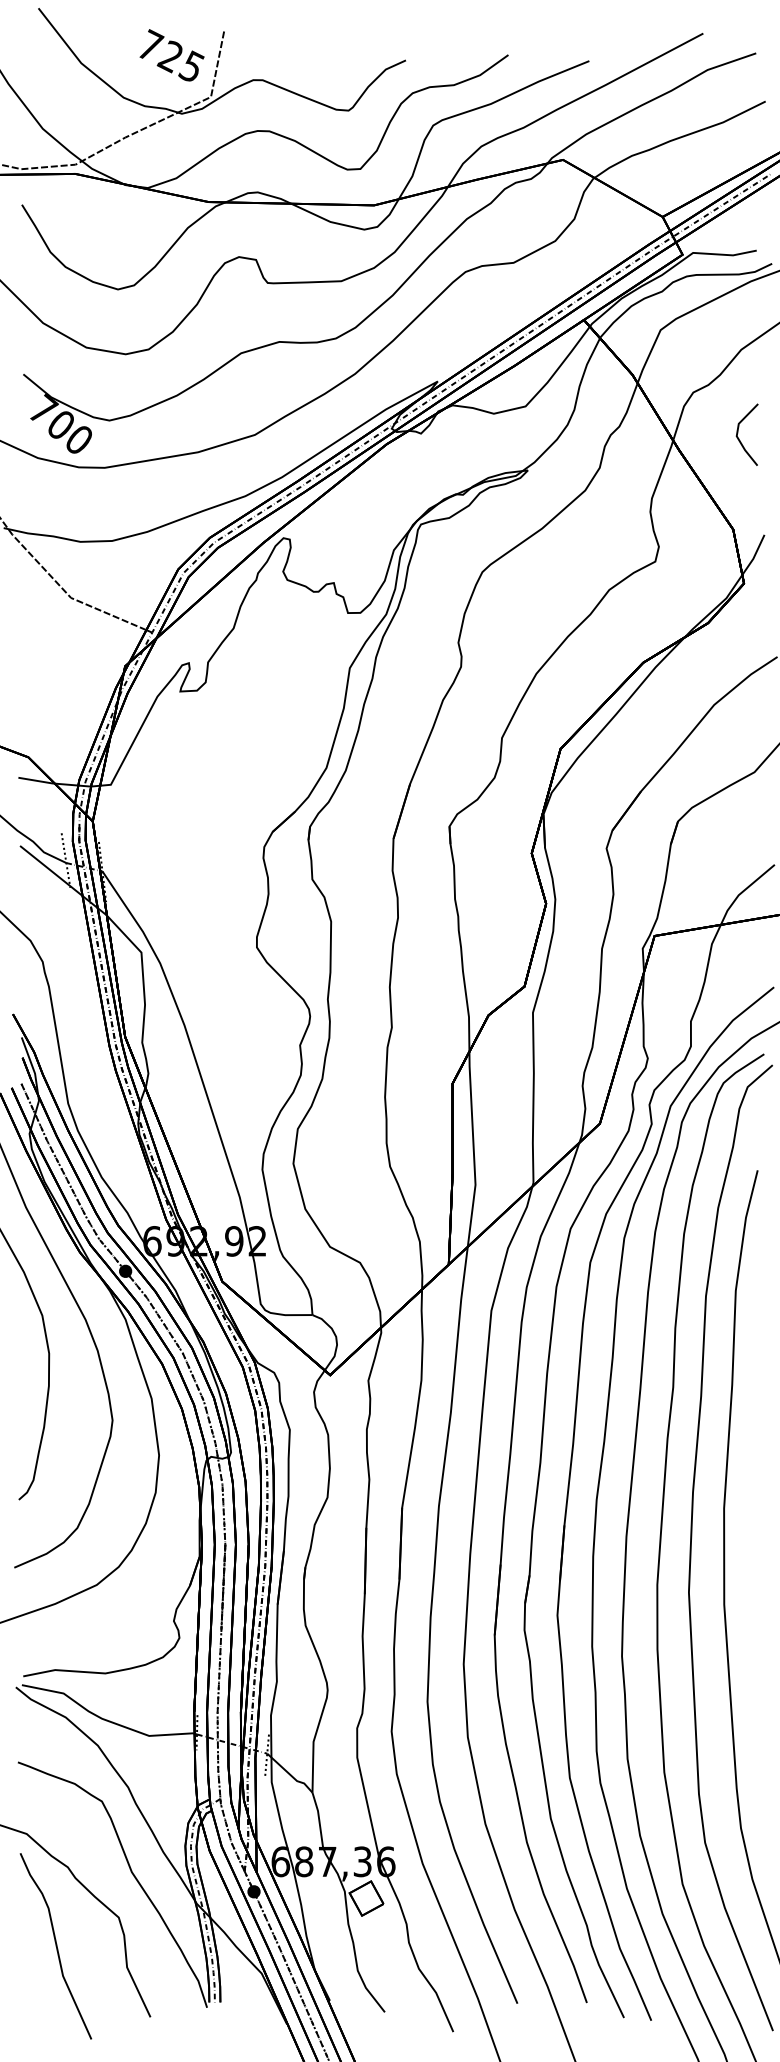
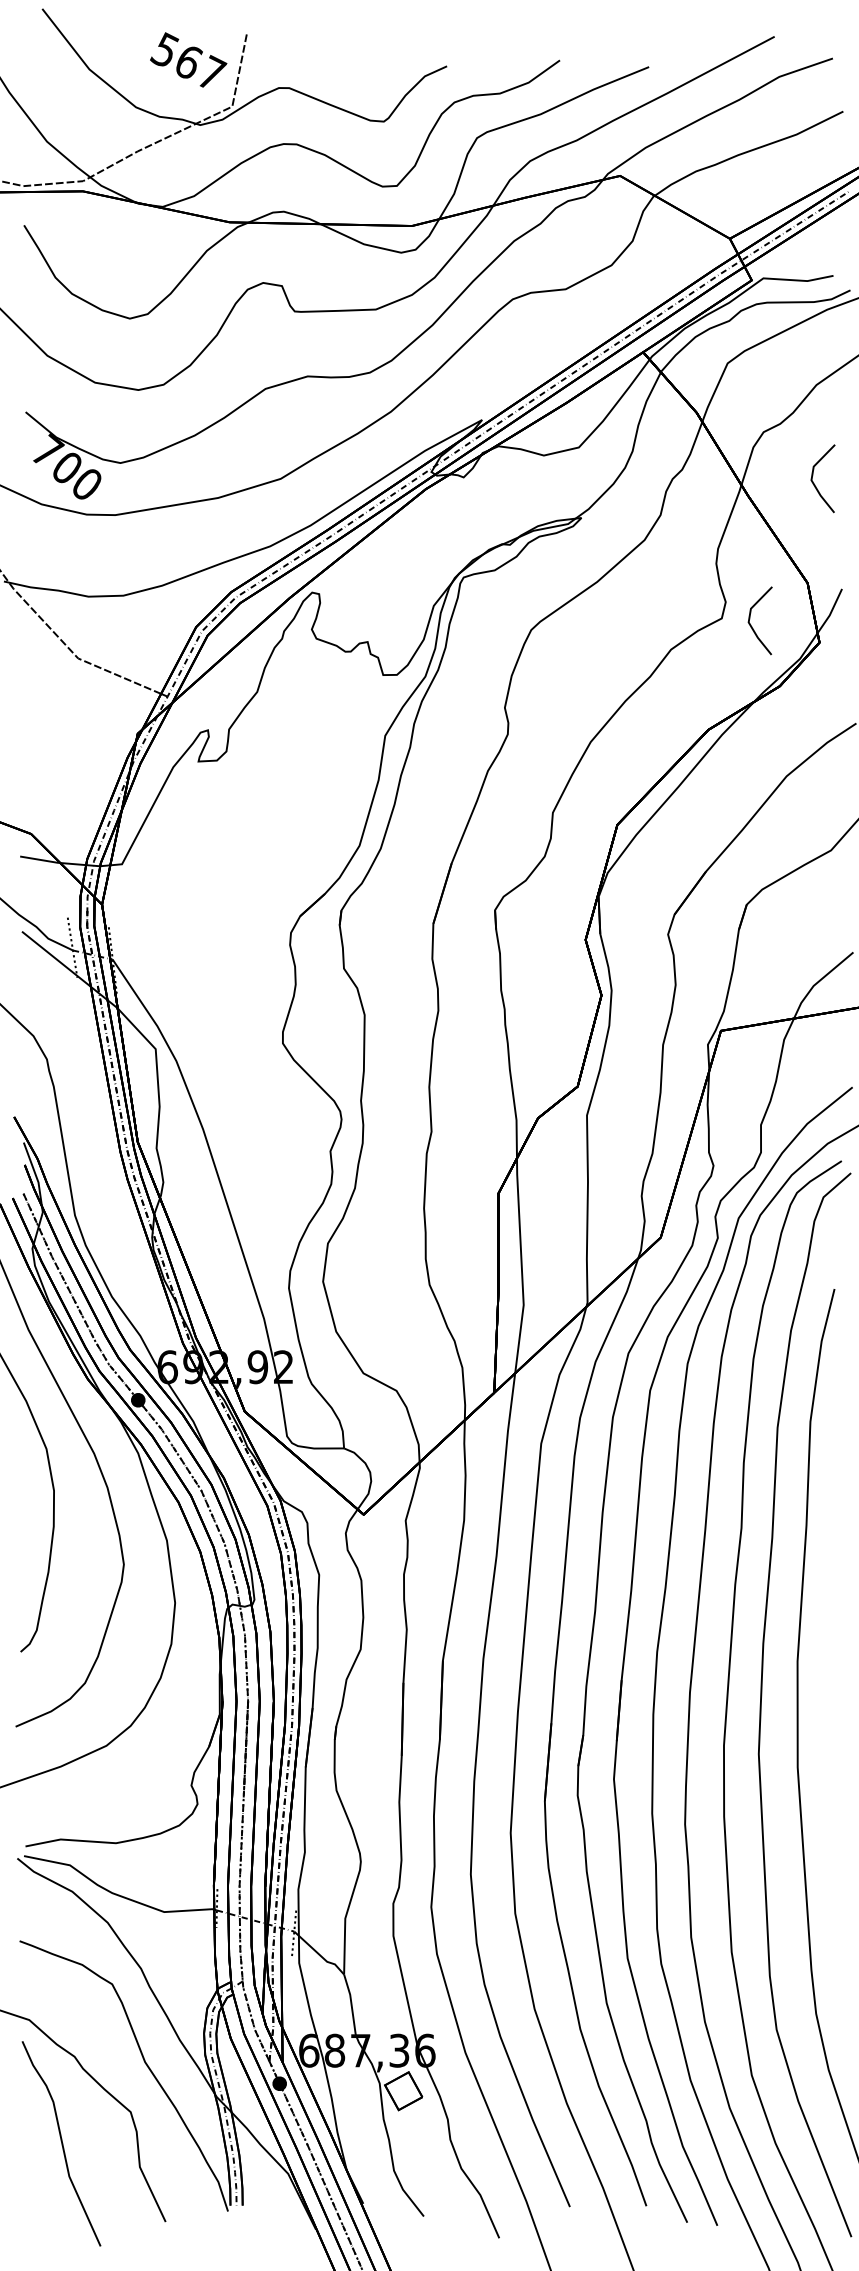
text: (171, 55) -> (188, 60), 725 -> 567
line: (681, 562) -> (750, 619), added

